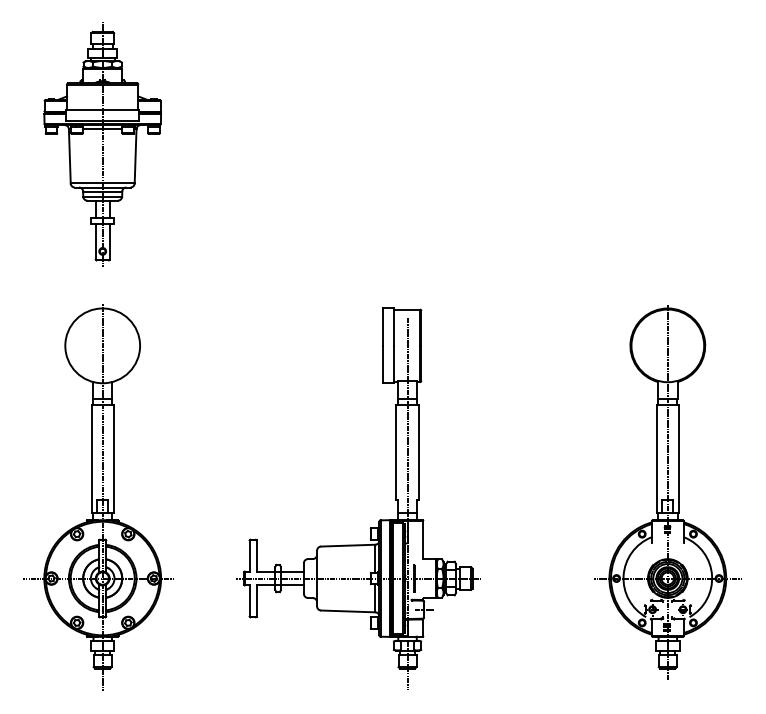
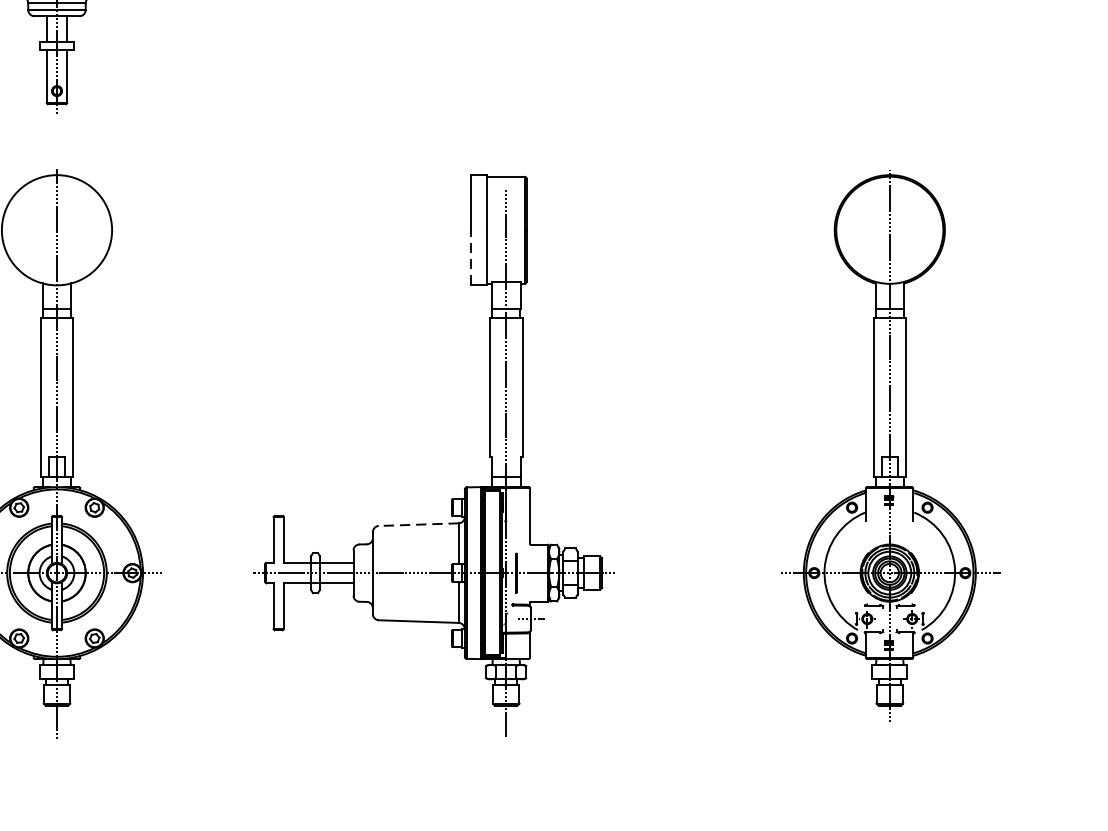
line: (383, 364) -> (470, 257), solid -> dashed
line: (347, 545) -> (417, 524), solid -> dashed

